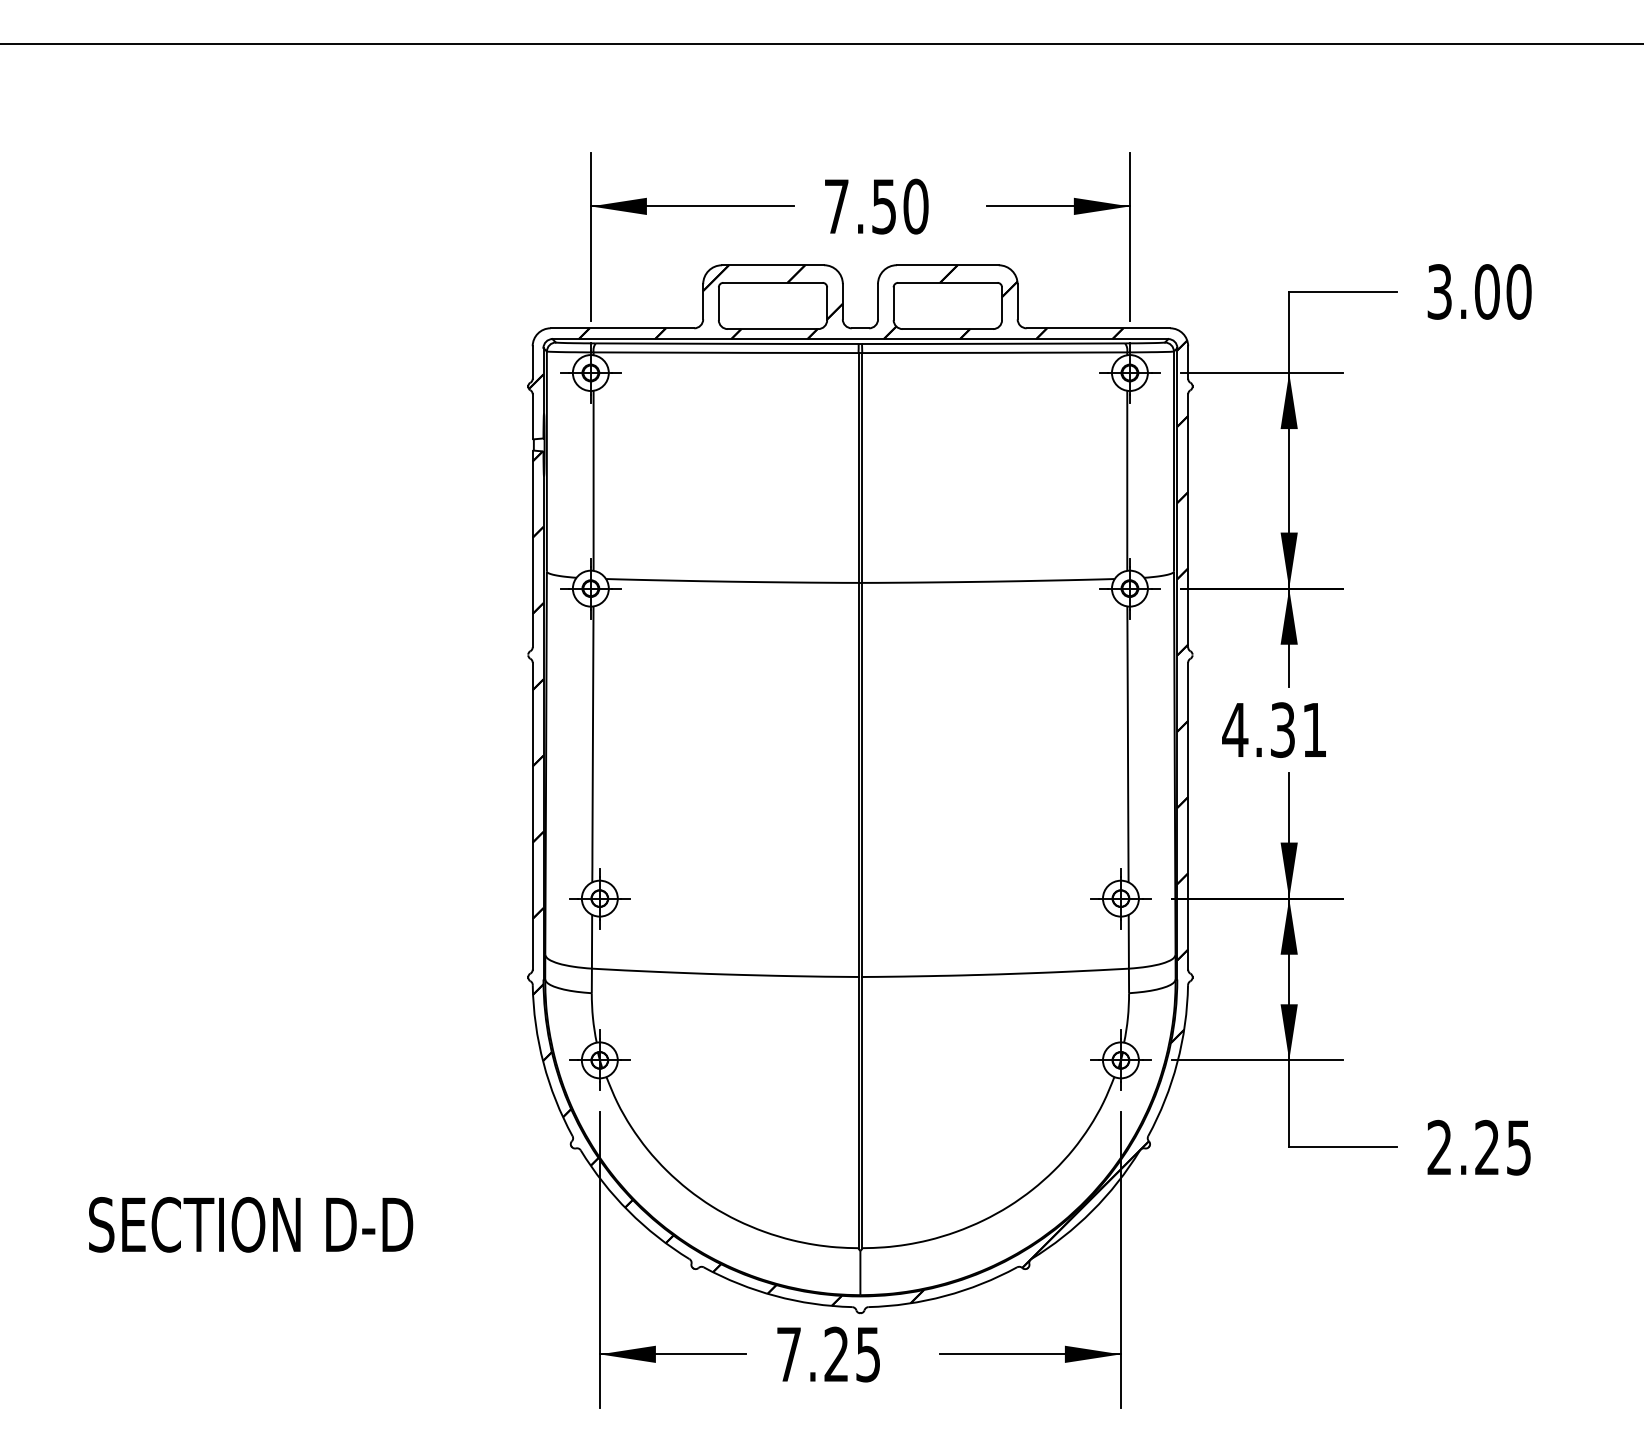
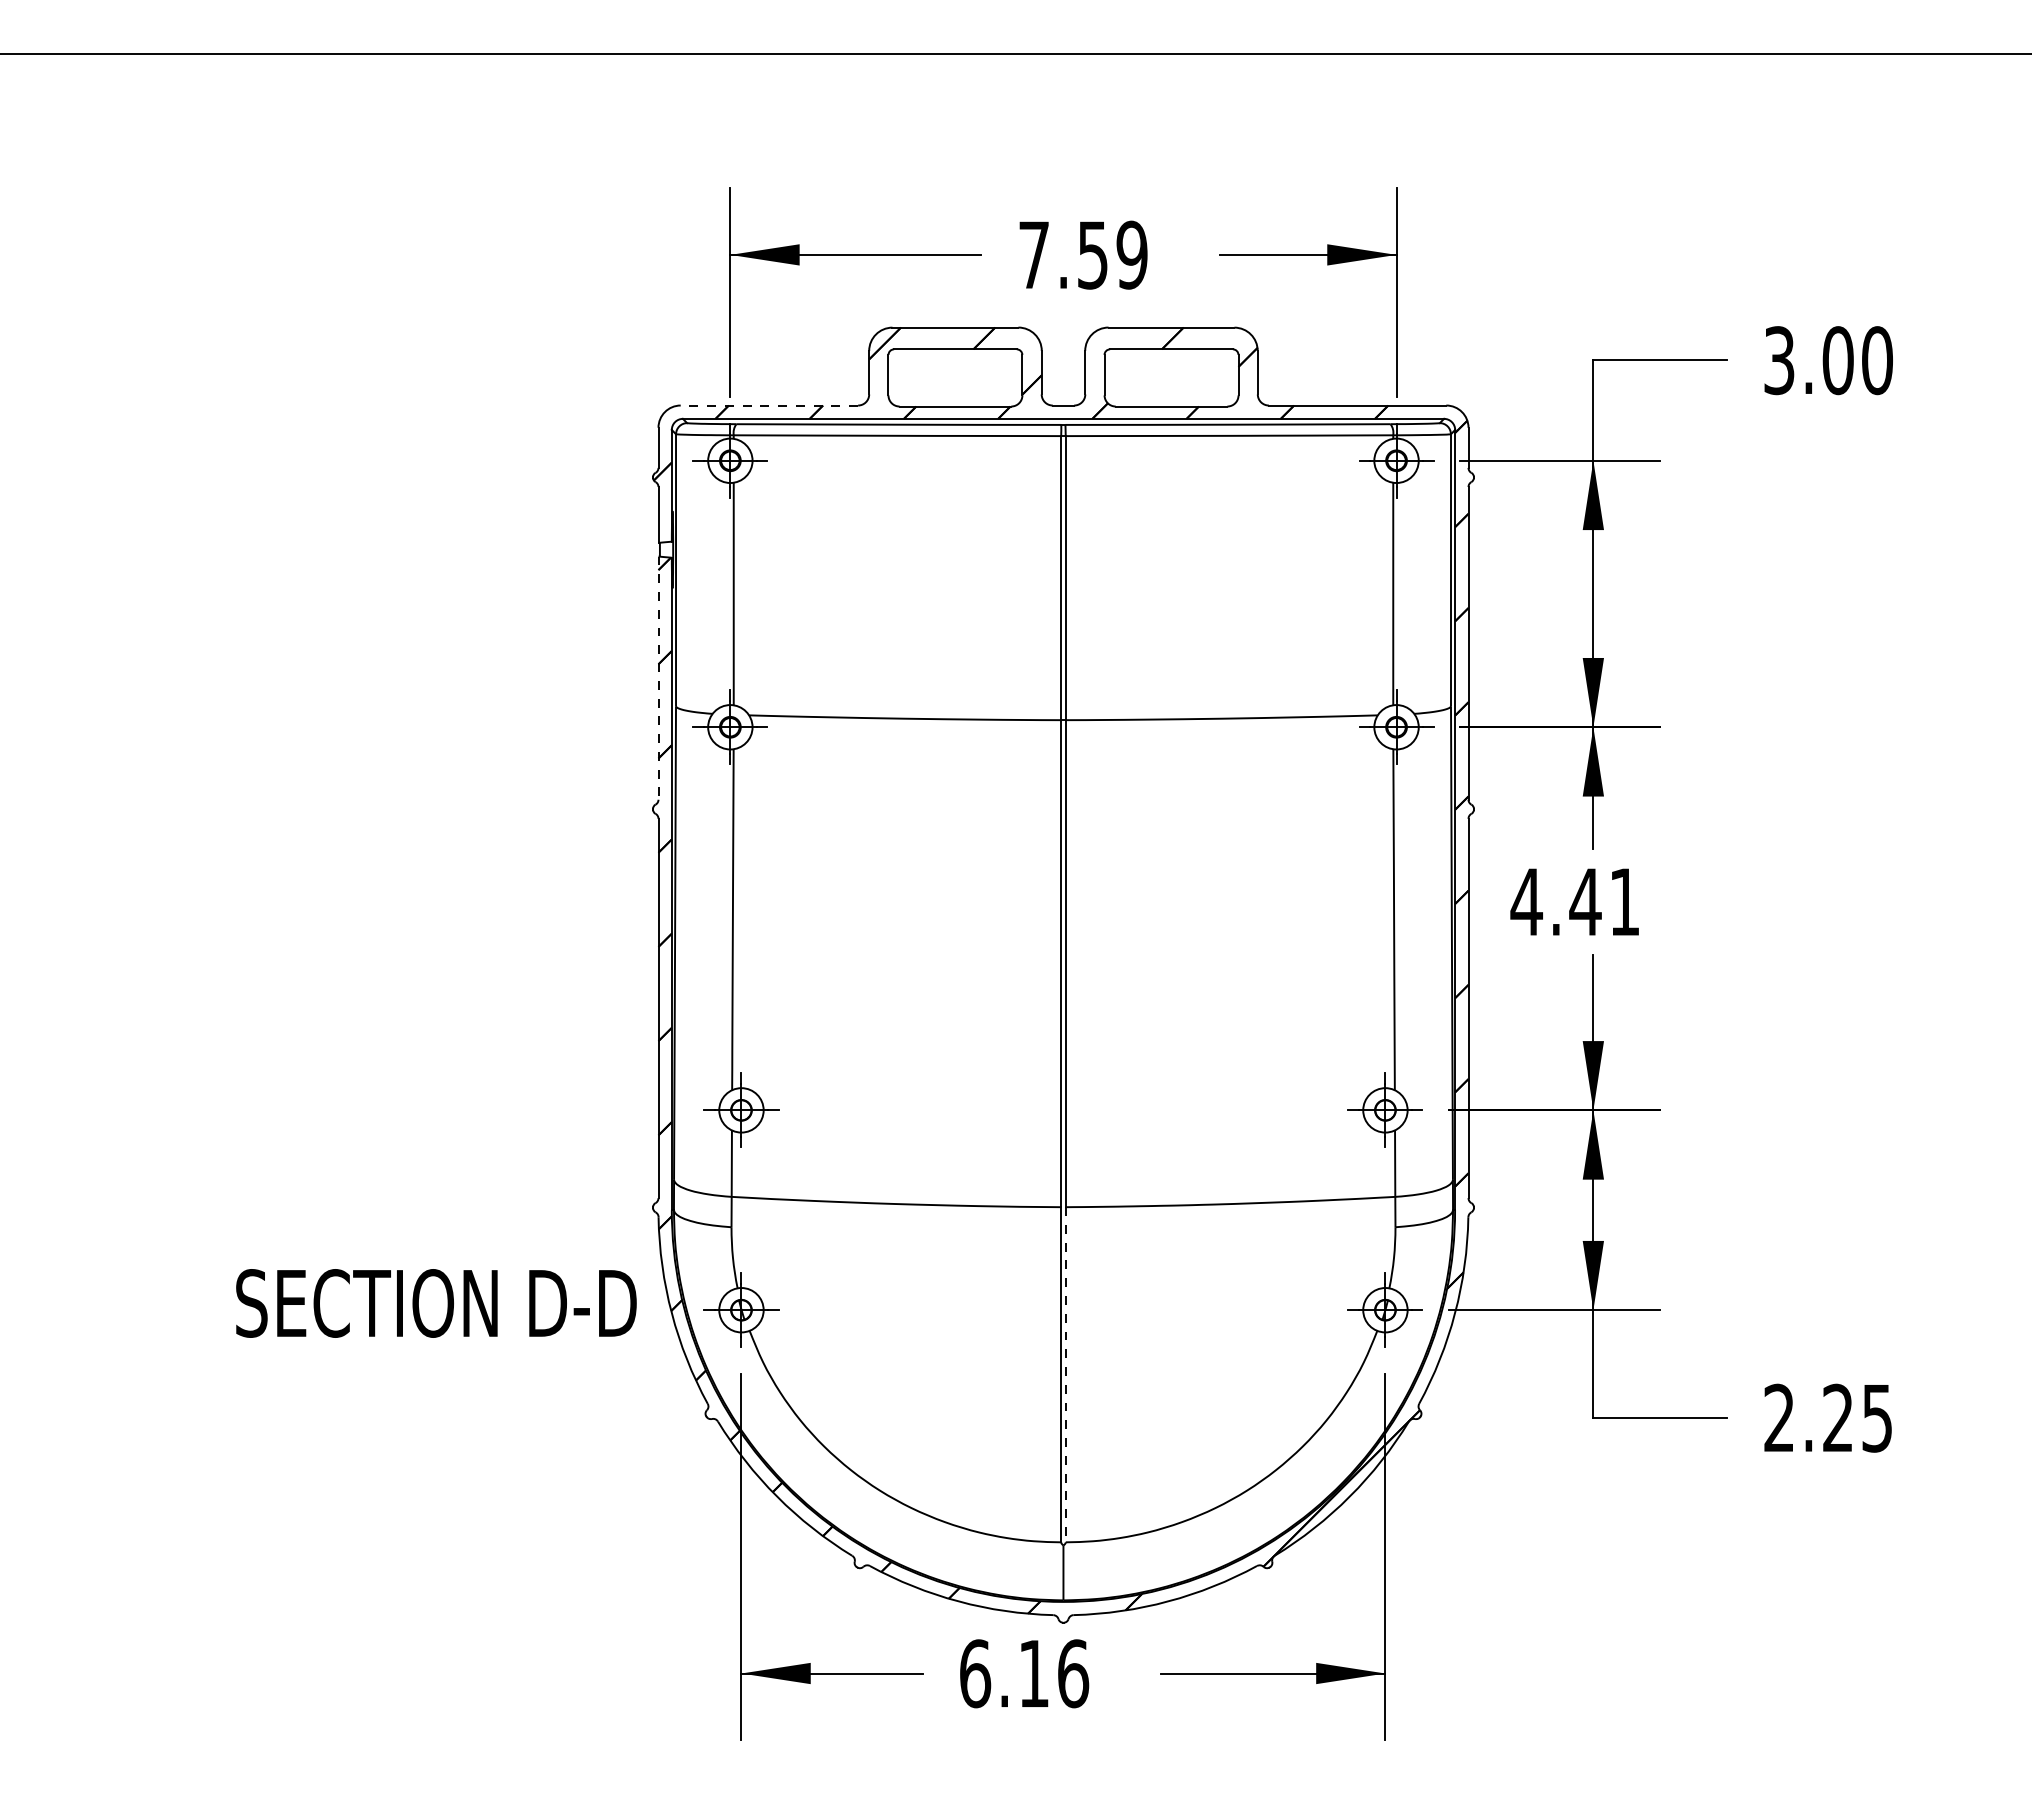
text: (915, 206) -> (1131, 254), 7.50 -> 7.59
line: (622, 328) -> (769, 405), solid -> dashed
line: (532, 549) -> (658, 678), solid -> dashed
text: (1282, 729) -> (1585, 901), 4.31 -> 4.41
line: (862, 1112) -> (1065, 1374), solid -> dashed
text: (251, 1224) -> (436, 1303), moved
text: (828, 1354) -> (1024, 1673), 7.25 -> 6.16

